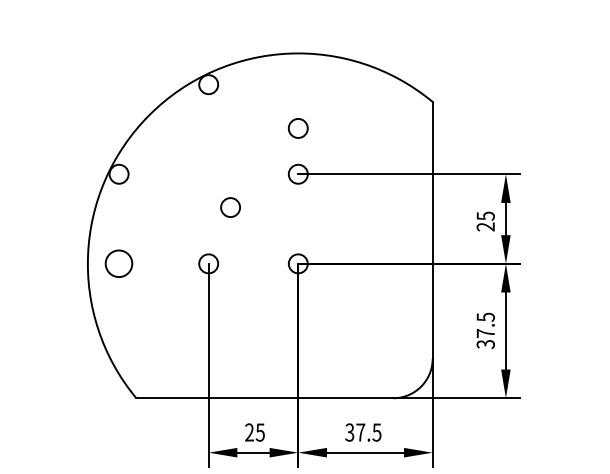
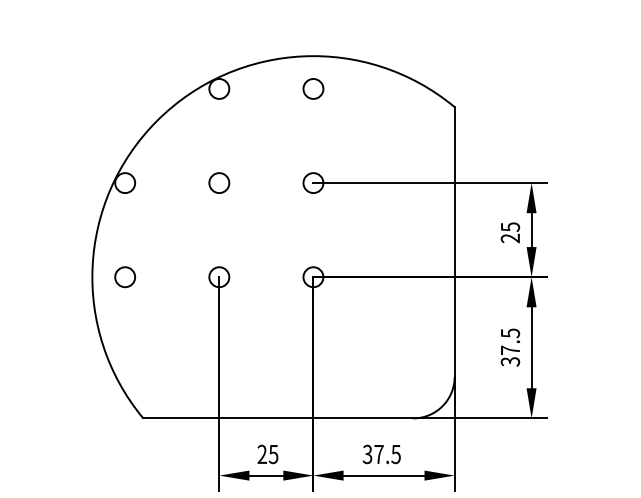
circle: (298, 128) -> (313, 88), moved
circle: (230, 207) -> (219, 182), moved
circle: (119, 264) -> (125, 277), size x0.71

